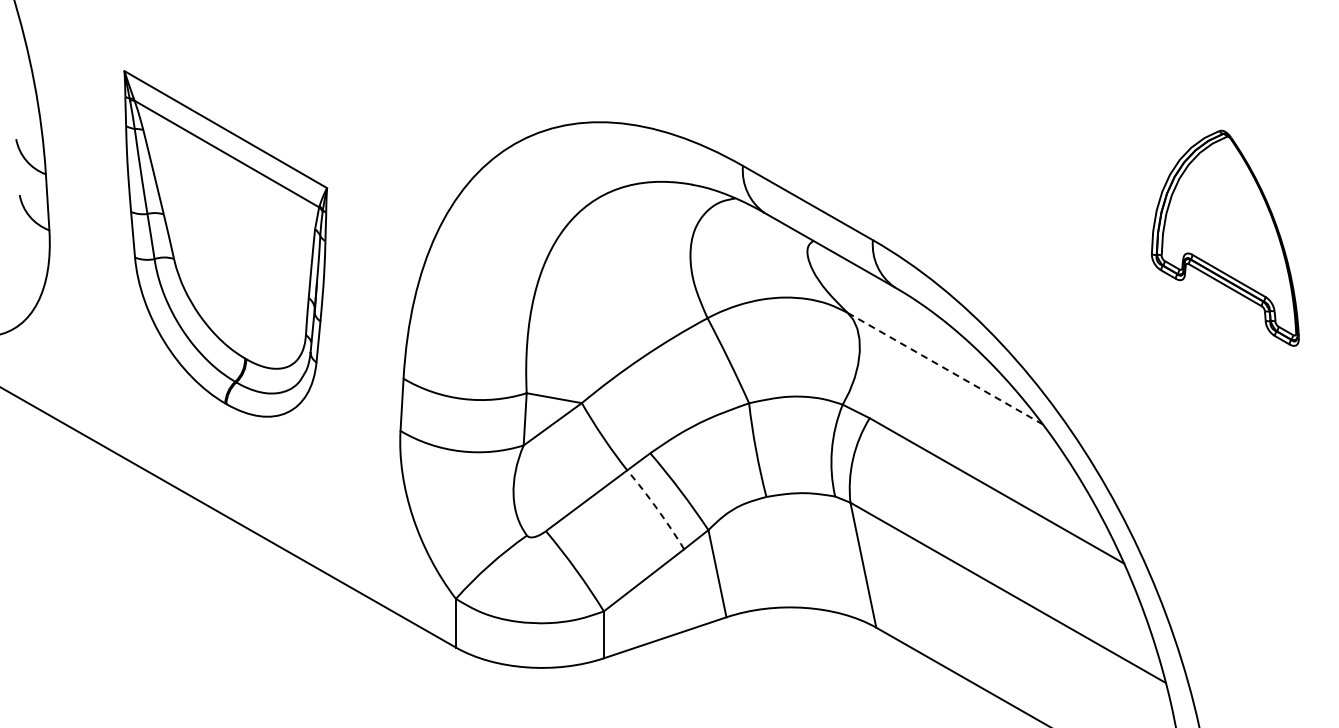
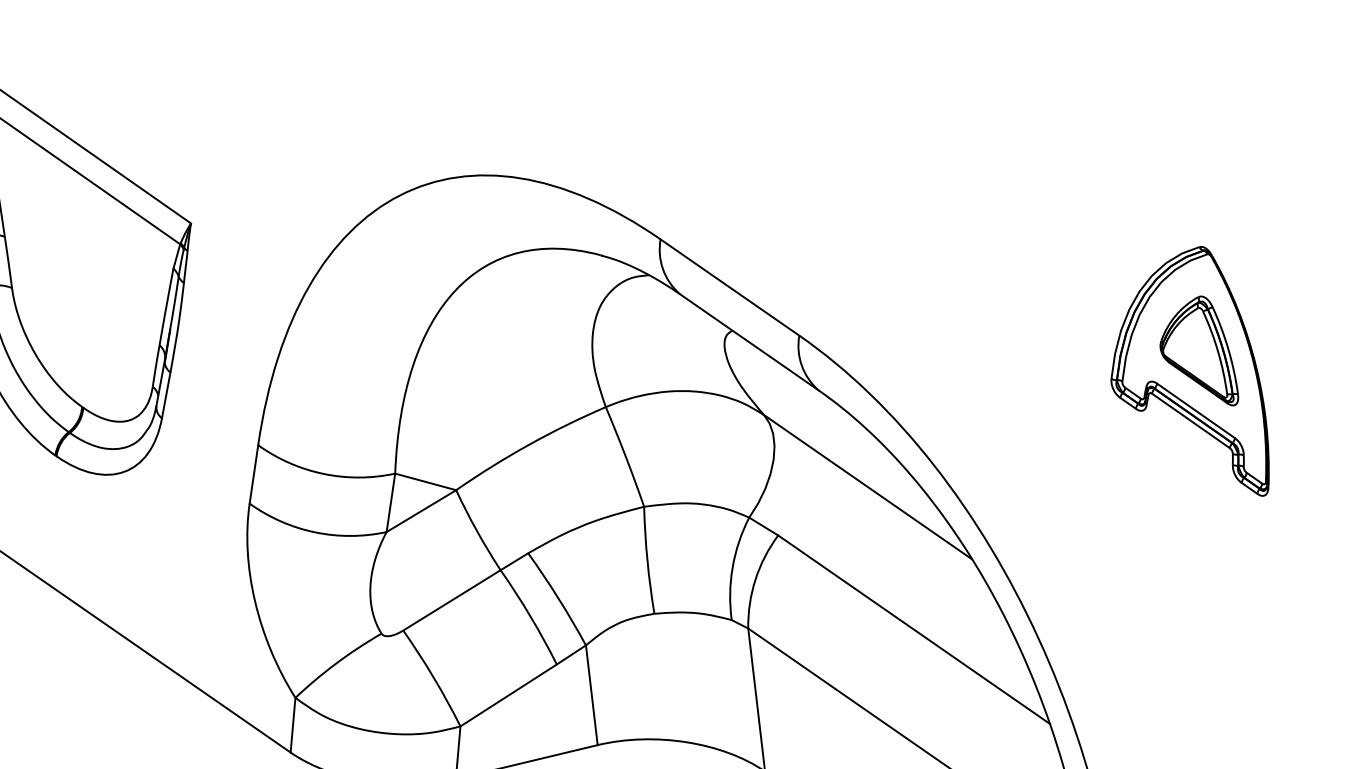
part: (1228, 221) -> (1200, 349), added
line: (945, 368) -> (868, 487), dashed -> solid
arc: (657, 508) -> (530, 616), dashed -> solid

